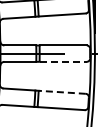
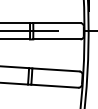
line: (63, 61) -> (57, 39), dashed -> solid
line: (62, 92) -> (56, 70), dashed -> solid

